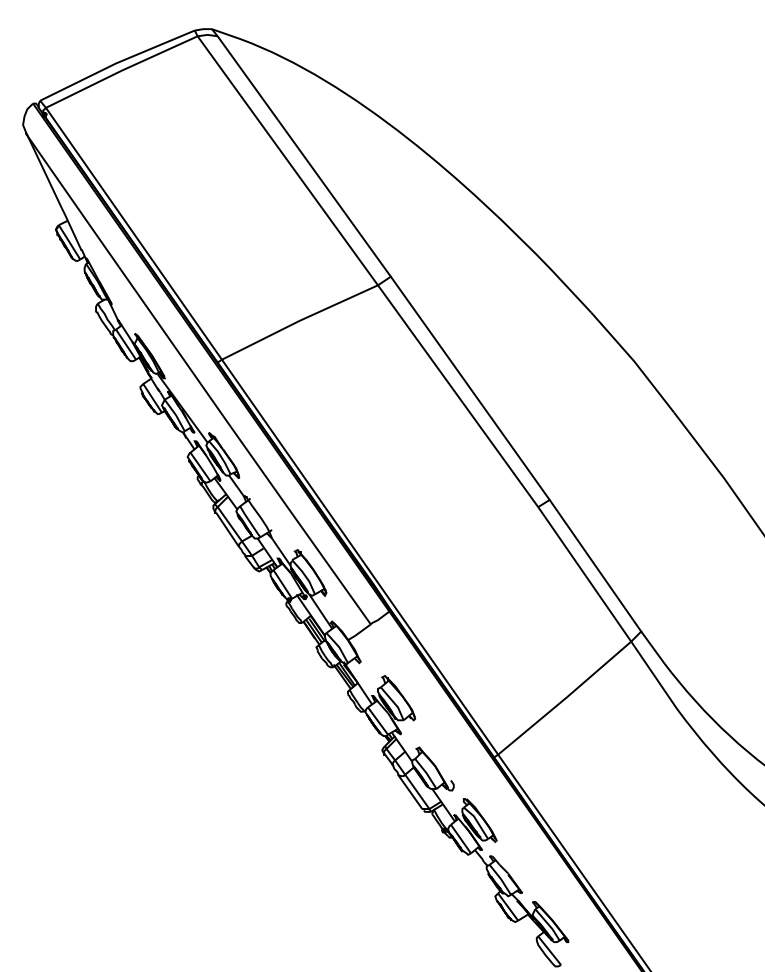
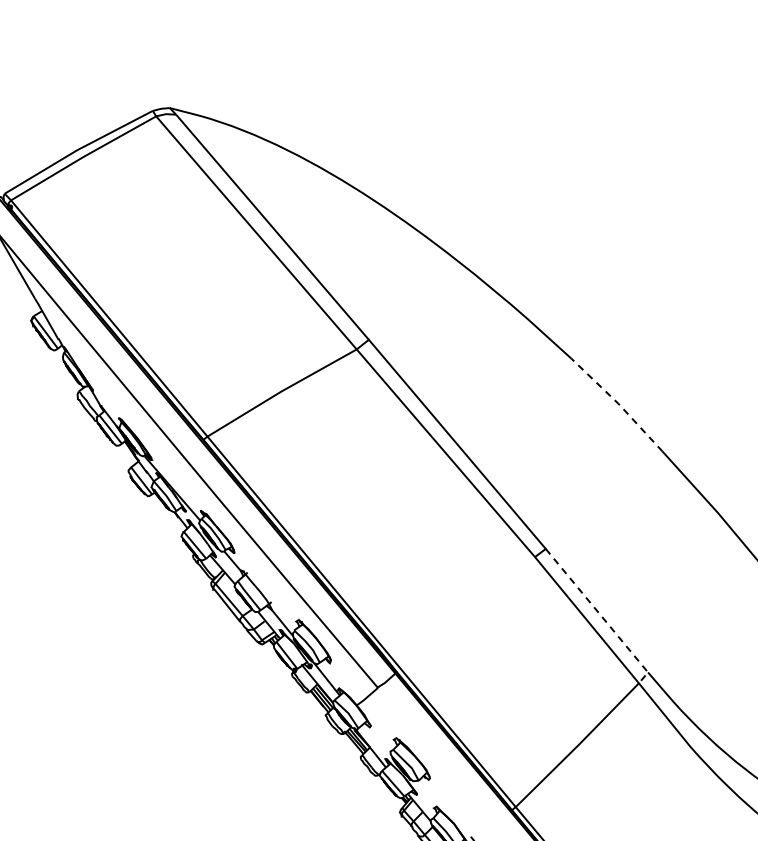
line: (634, 361) -> (618, 403), solid -> dashed
line: (600, 572) -> (602, 616), solid -> dashed

